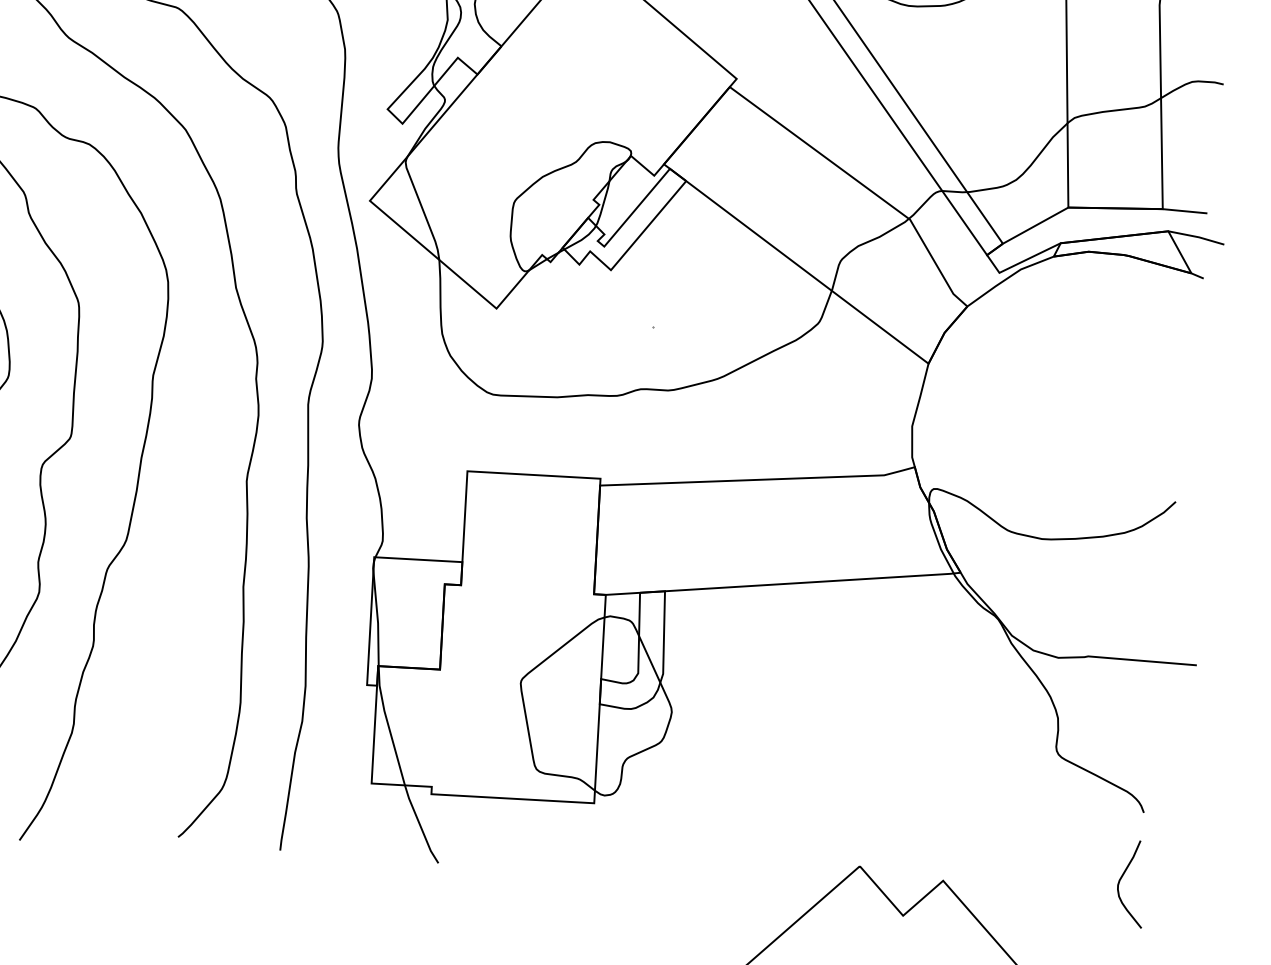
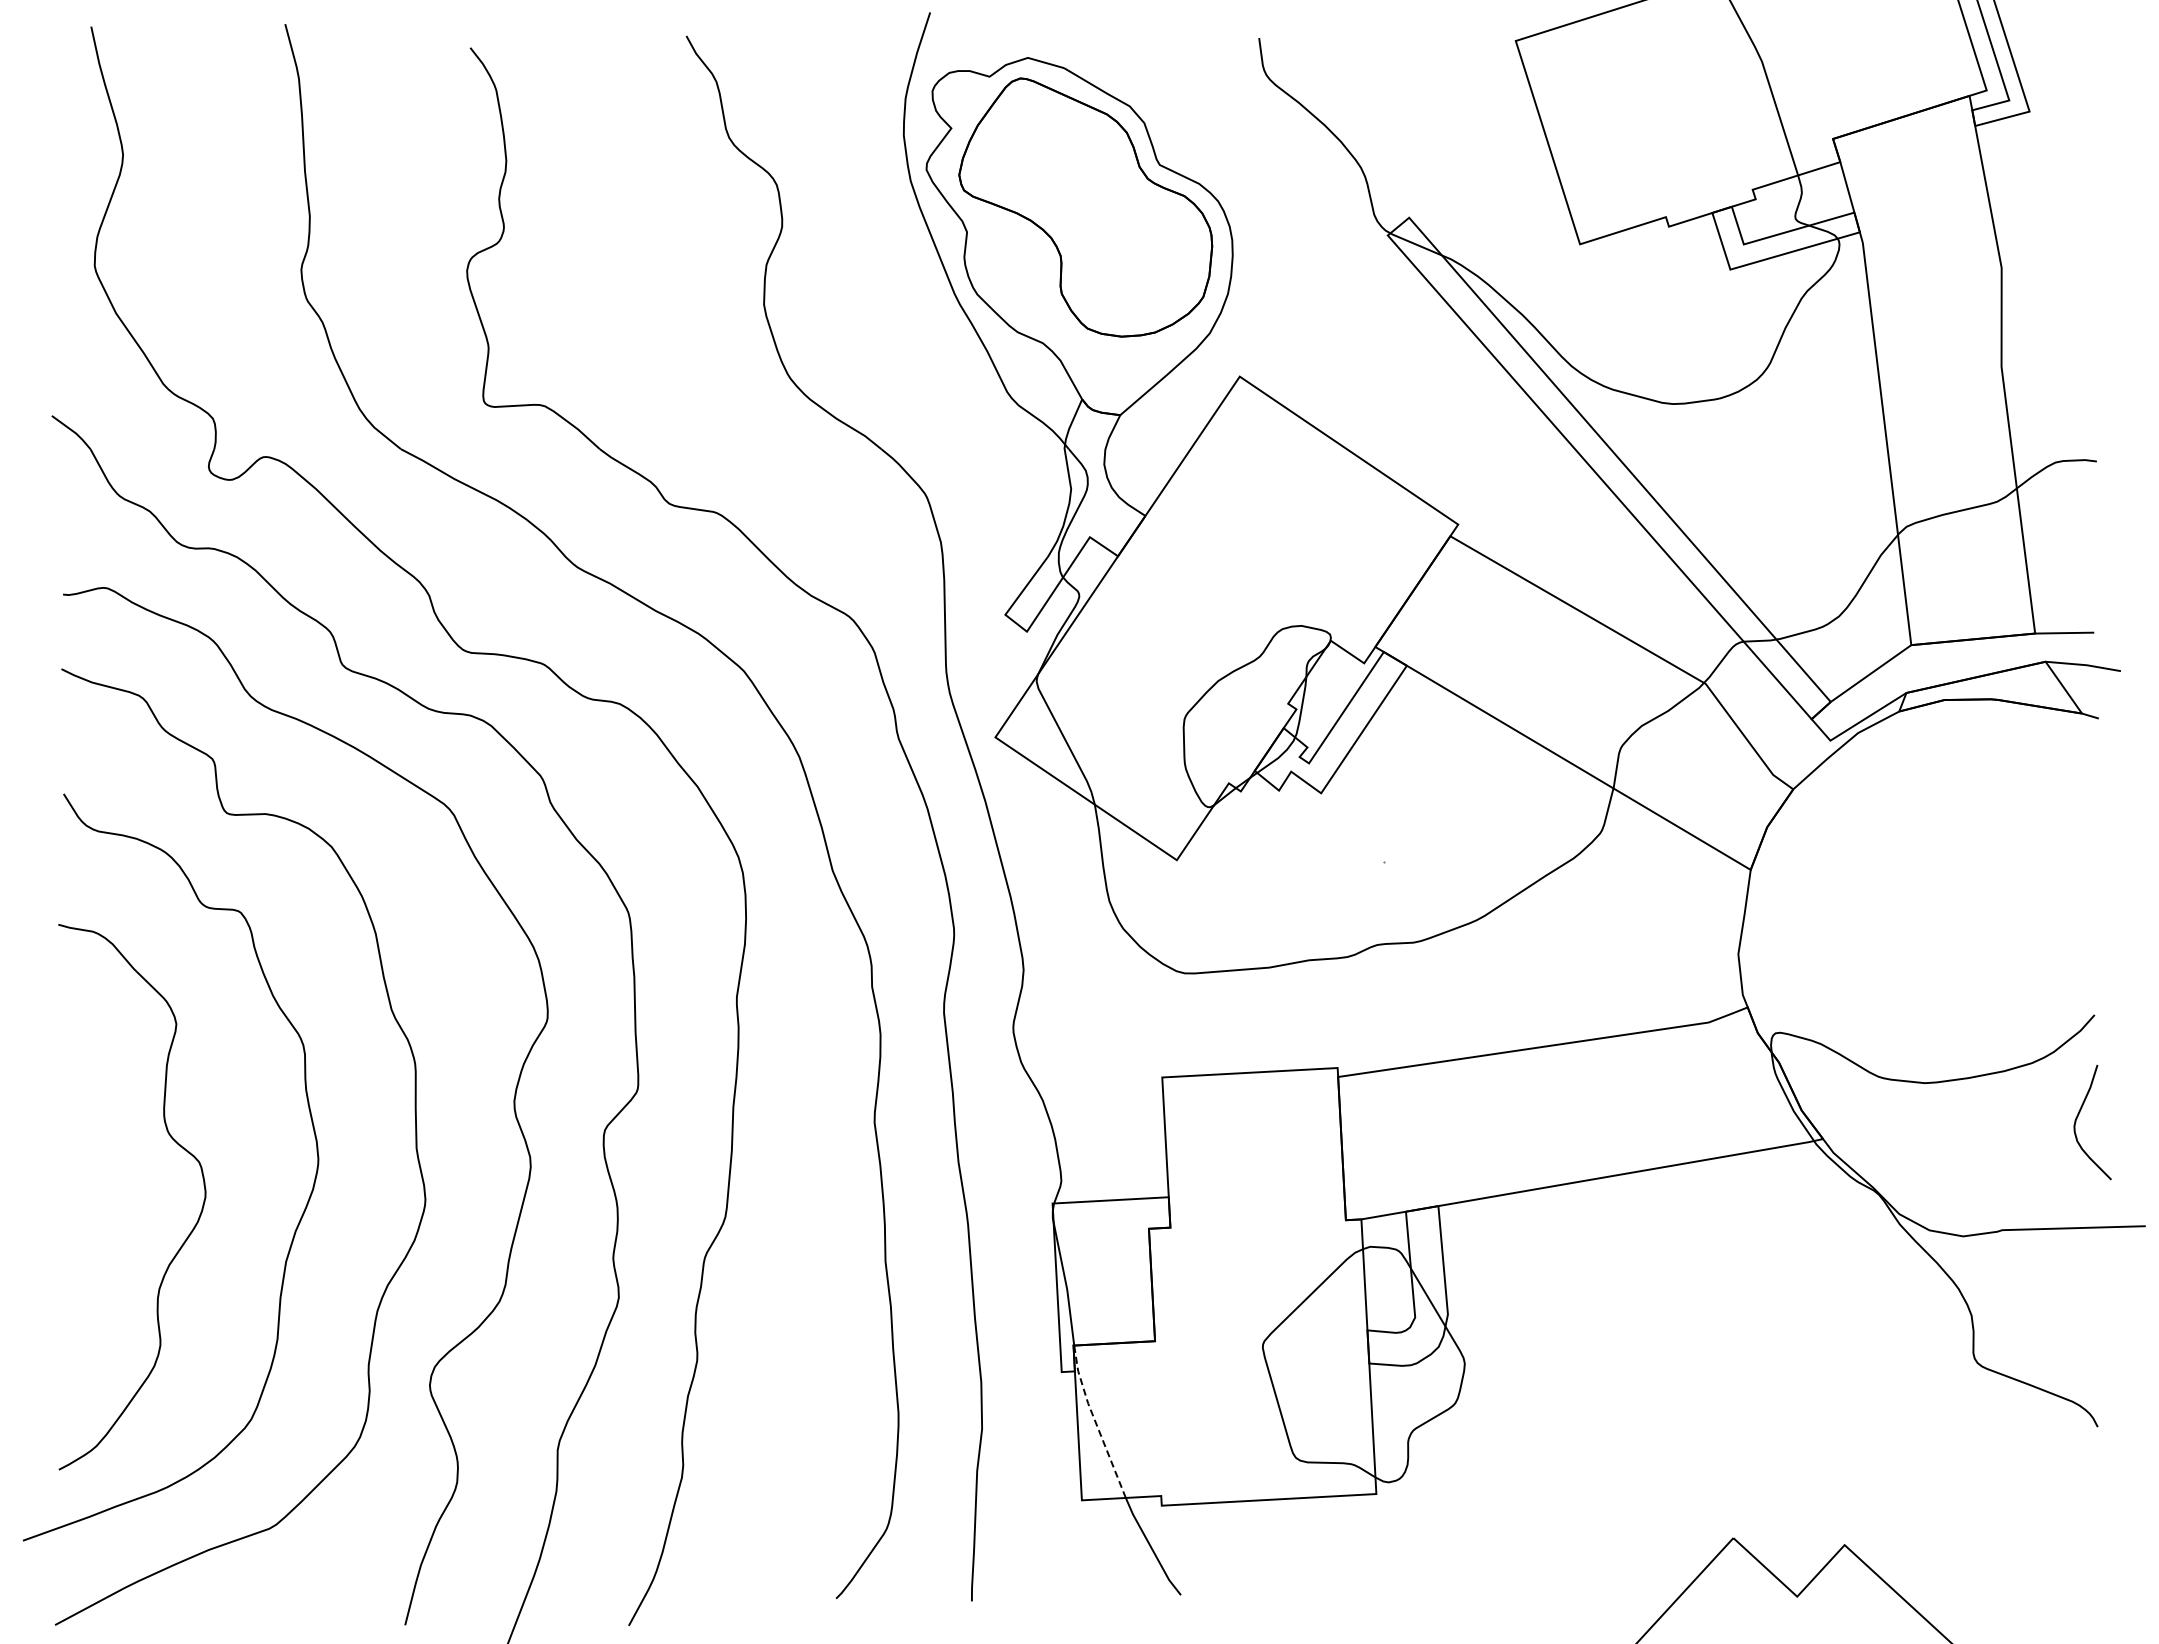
line: (388, 725) -> (1095, 1421), solid -> dashed
curve: (1122, 877) -> (2078, 1116), moved

